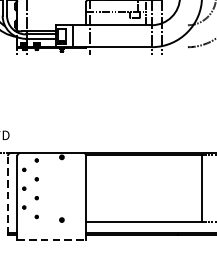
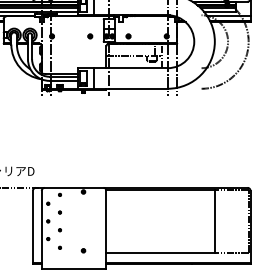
line: (7, 195) -> (32, 227), dashed -> solid
line: (52, 240) -> (74, 269), dashed -> solid

